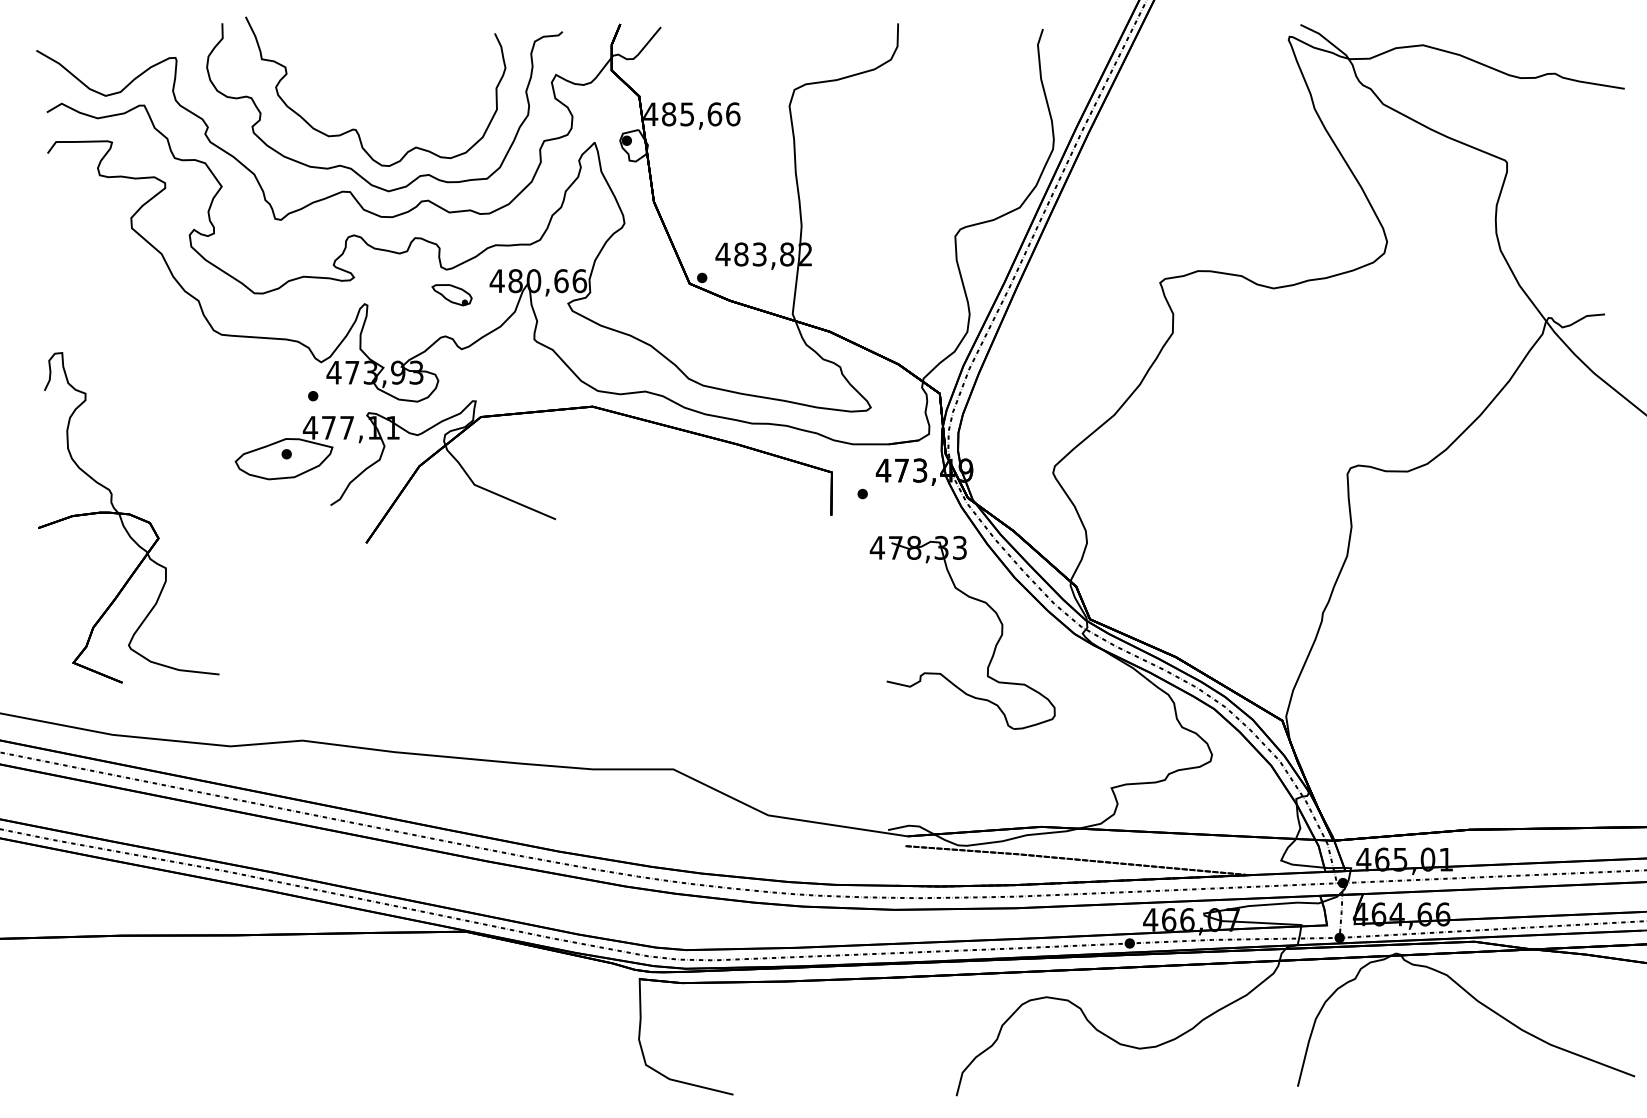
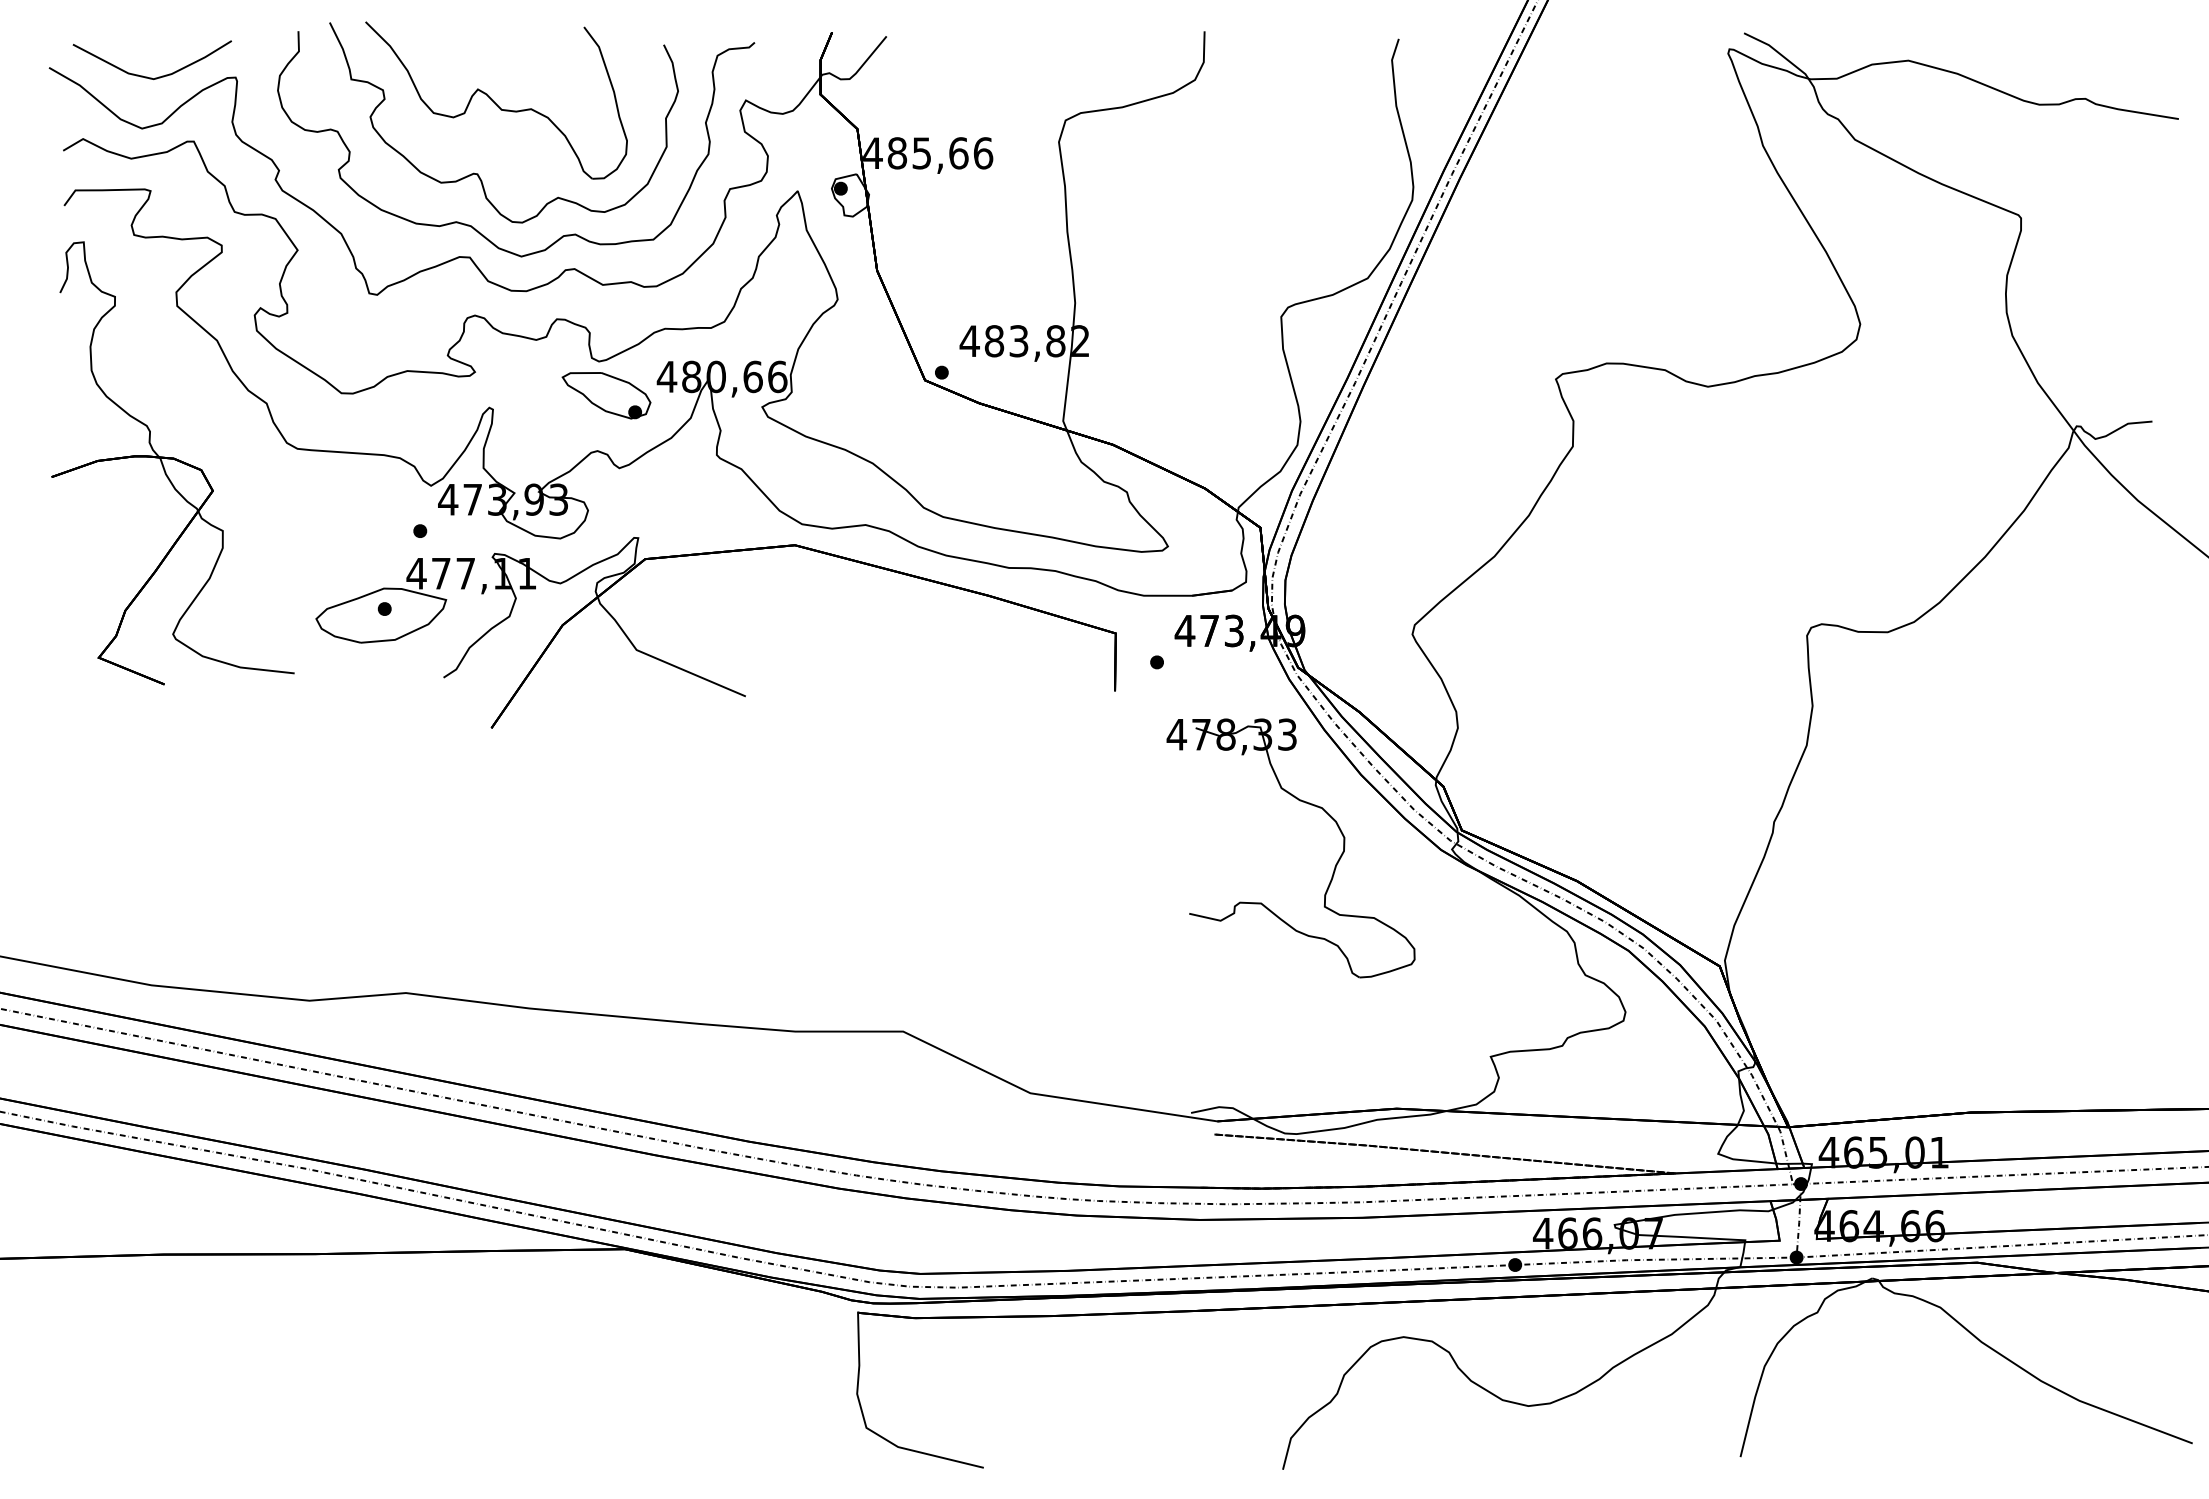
curve: (109, 57) -> (147, 76), added
part: (370, 74) -> (496, 100), added
part: (452, 294) -> (606, 395), size x1.67
part: (128, 517) -> (172, 463), moved

